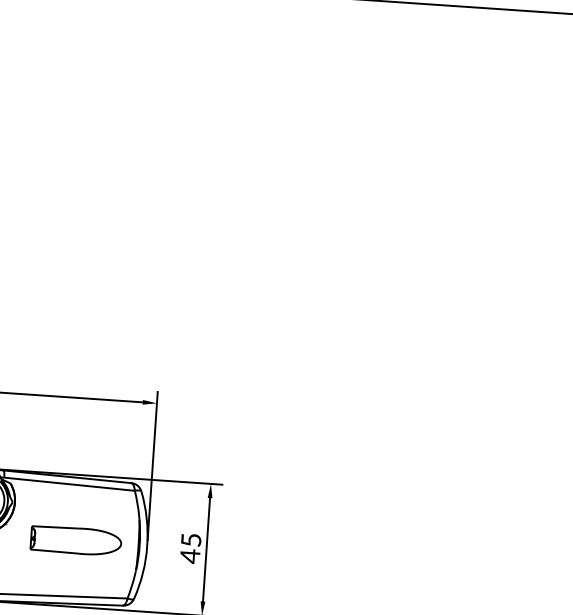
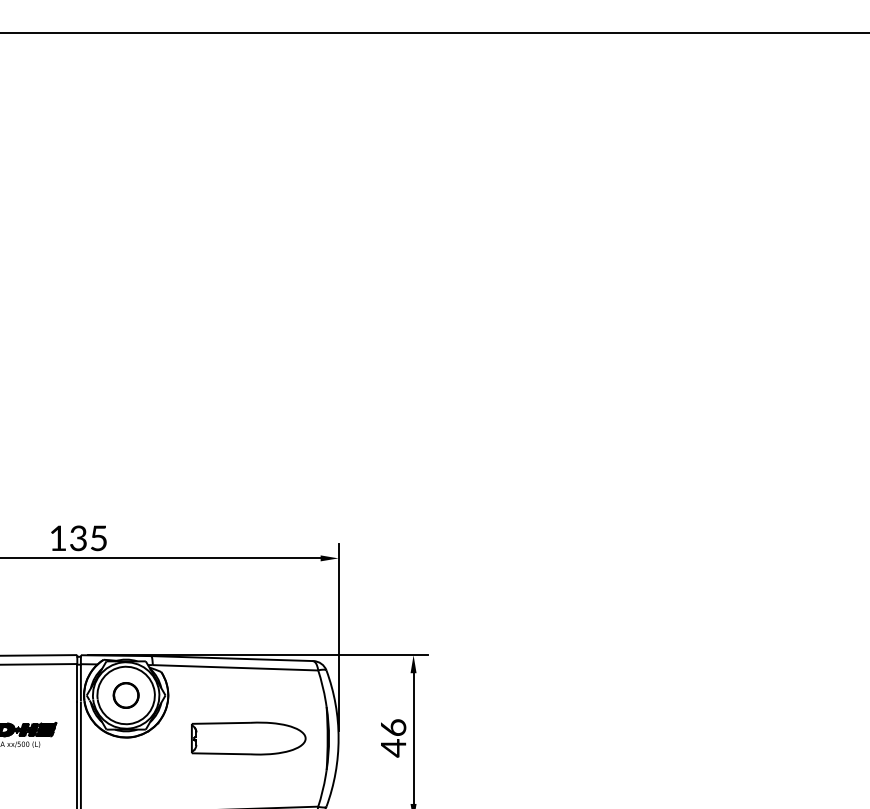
text: (191, 539) -> (393, 727), 45 -> 46

